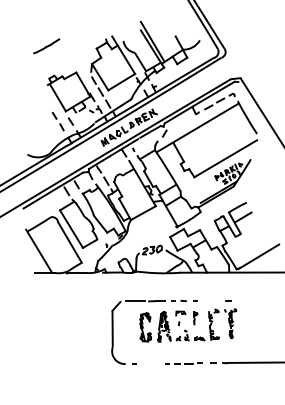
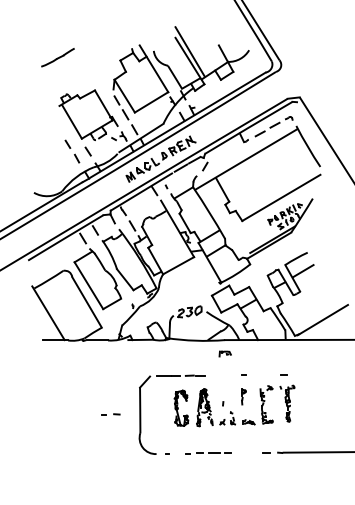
part: (178, 301) -> (110, 414), moved
part: (180, 313) -> (224, 353), moved
part: (184, 363) -> (208, 453), moved

